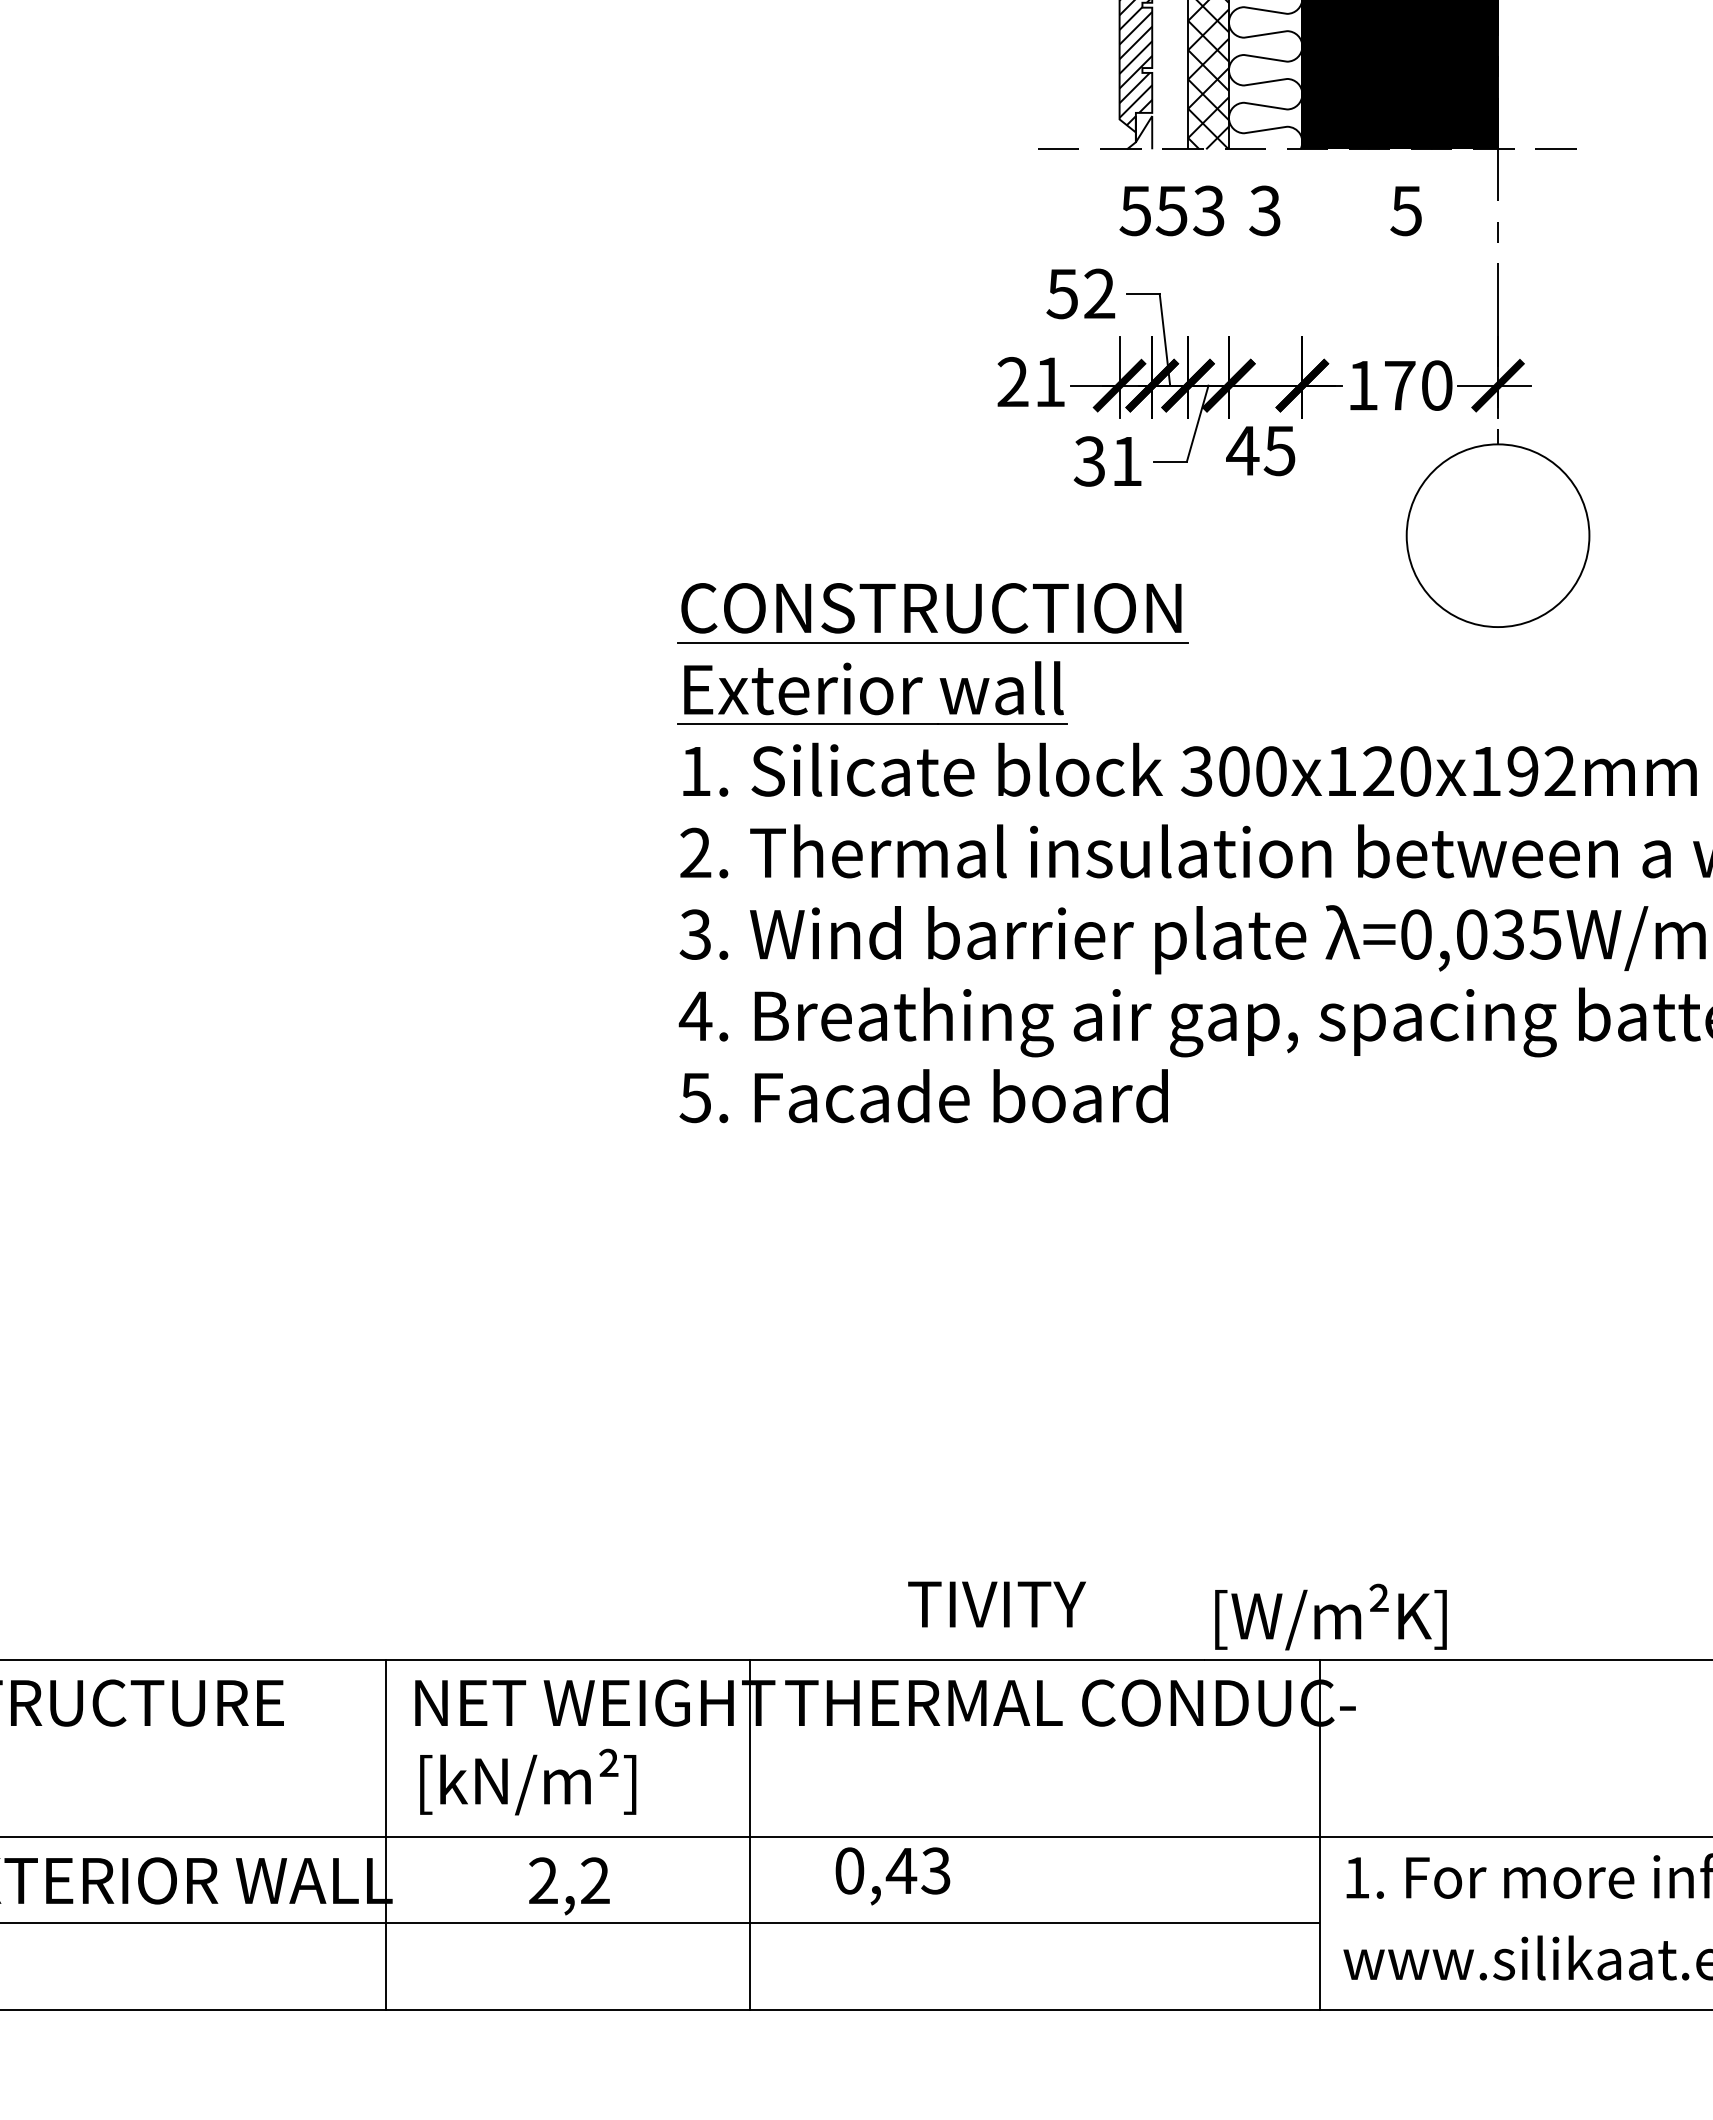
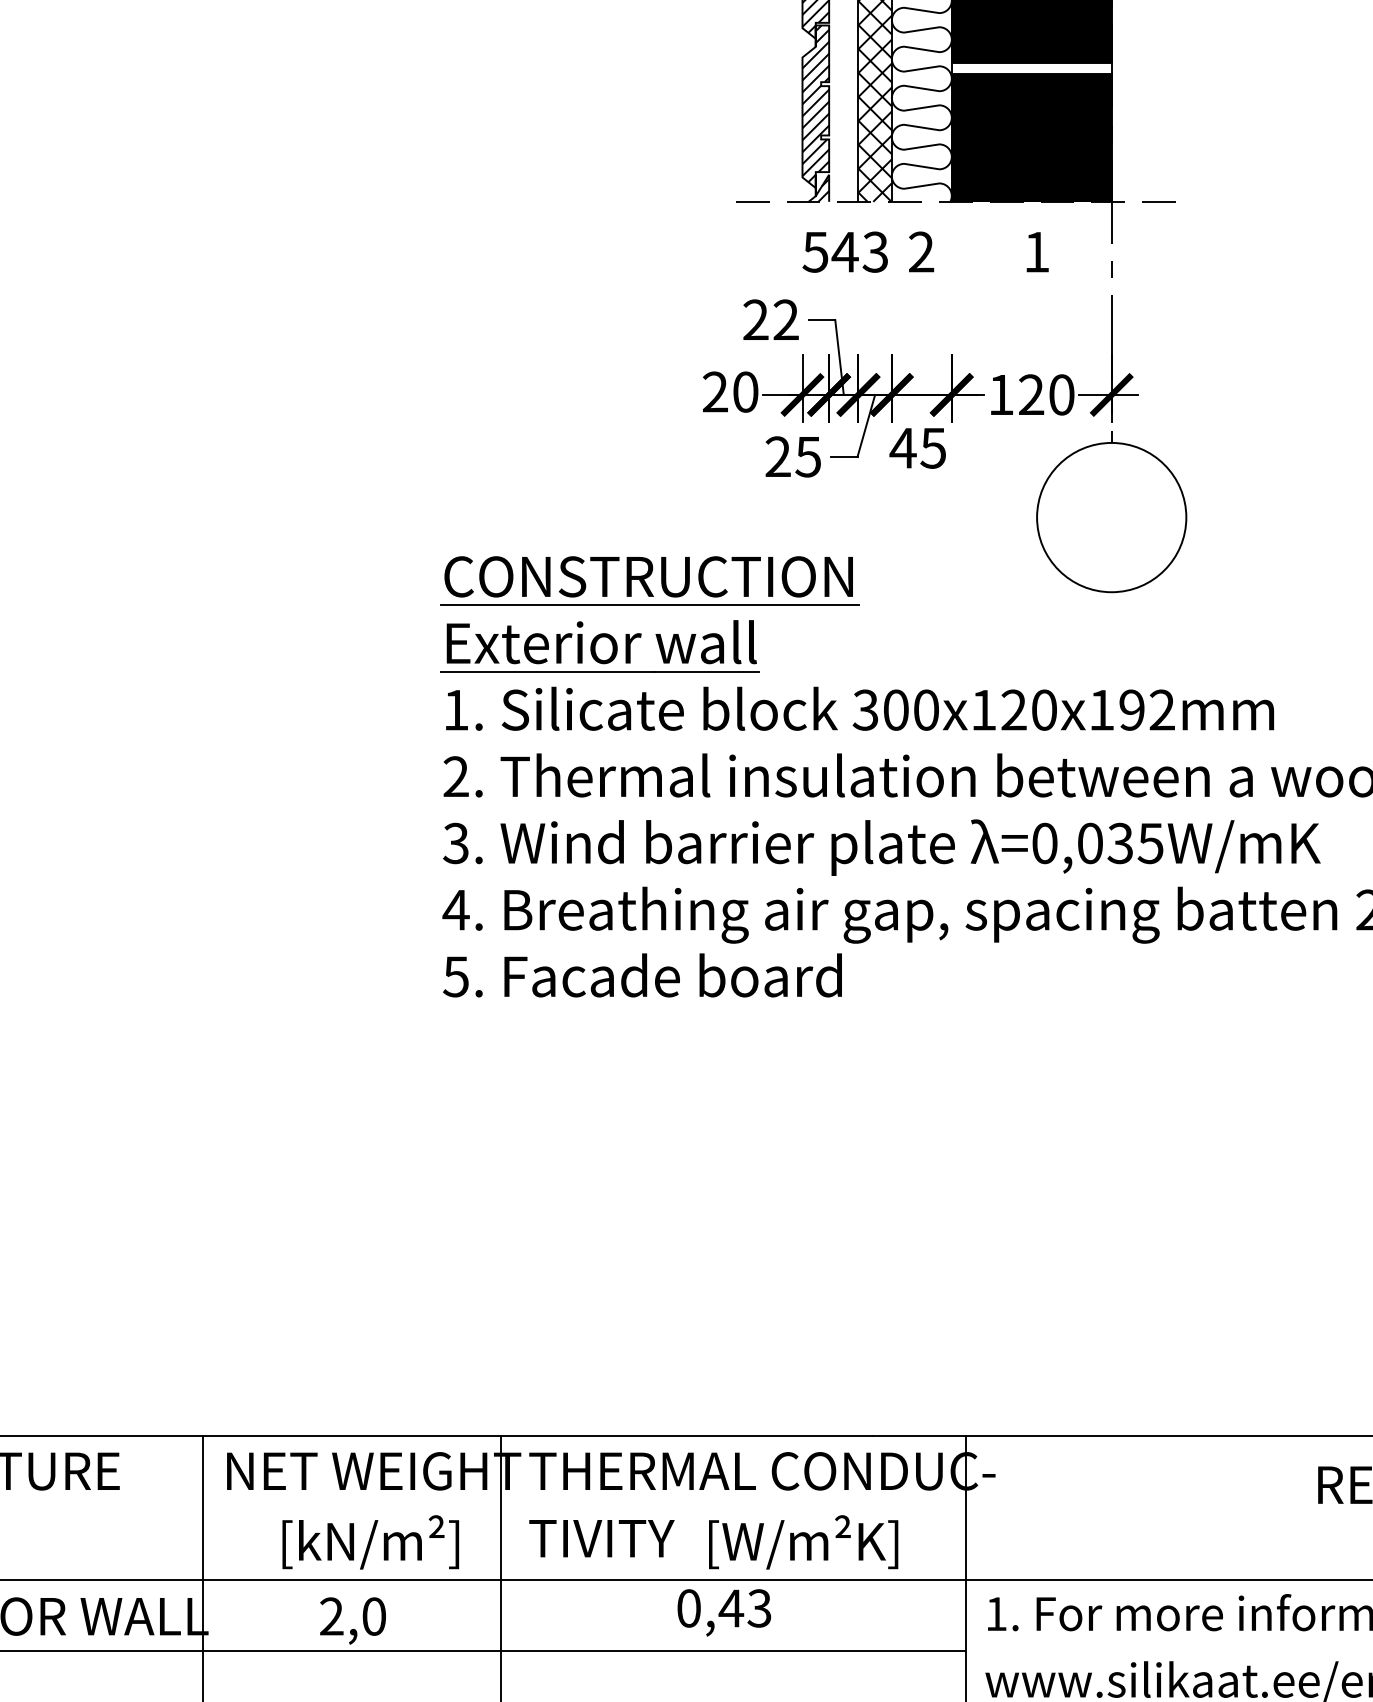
hatch: (1145, 135) -> (823, 190), added
text: (1171, 211) -> (844, 252), 5 -> 4
text: (1264, 211) -> (920, 252), 3 -> 2
text: (1405, 211) -> (1036, 252), 5 -> 1
text: (1061, 293) -> (755, 319), 52 -> 22
text: (1050, 382) -> (746, 392), 21 -> 20
text: (1399, 385) -> (1031, 394), 170 -> 120
text: (1107, 461) -> (792, 456), 31 -> 25
text: (996, 1604) -> (601, 1538), moved
text: (1330, 1616) -> (803, 1541), moved
text: (528, 1781) -> (371, 1541), moved
text: (892, 1876) -> (723, 1612), moved
text: (595, 1880) -> (374, 1616), 2,2 -> 2,0

